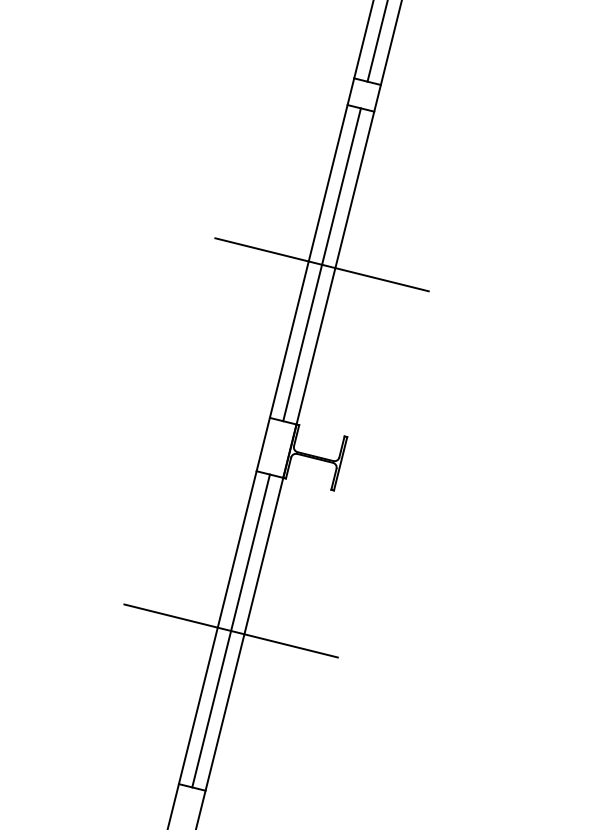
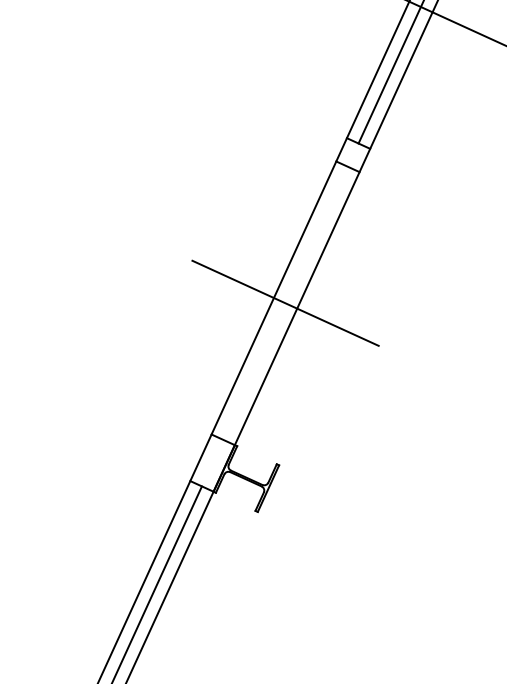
line: (321, 264) -> (285, 302), removed
line: (230, 630) -> (139, 622), removed

